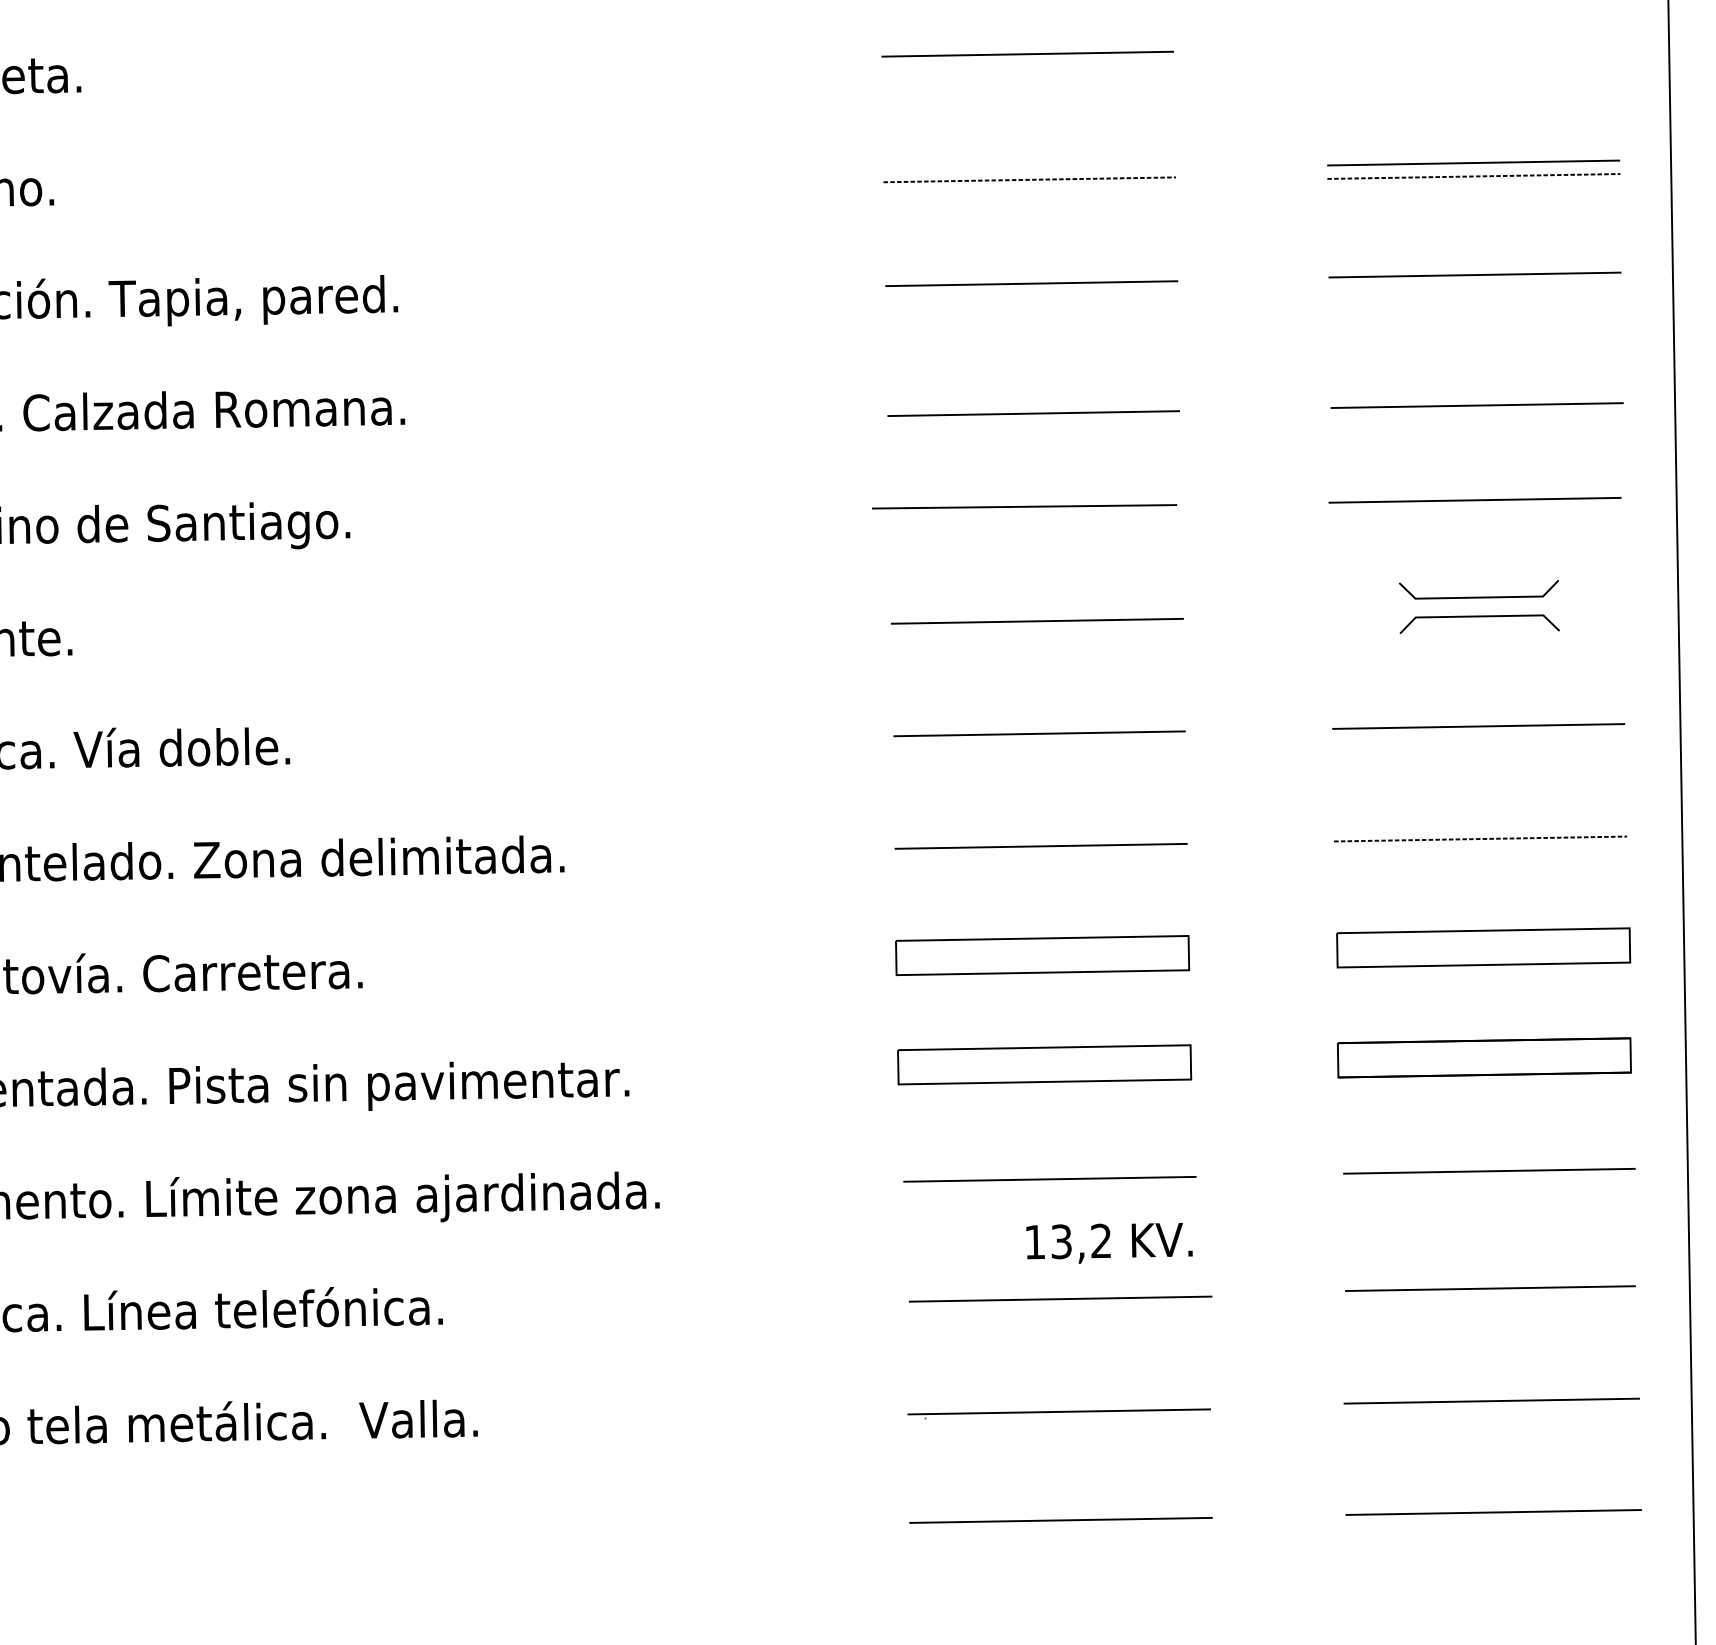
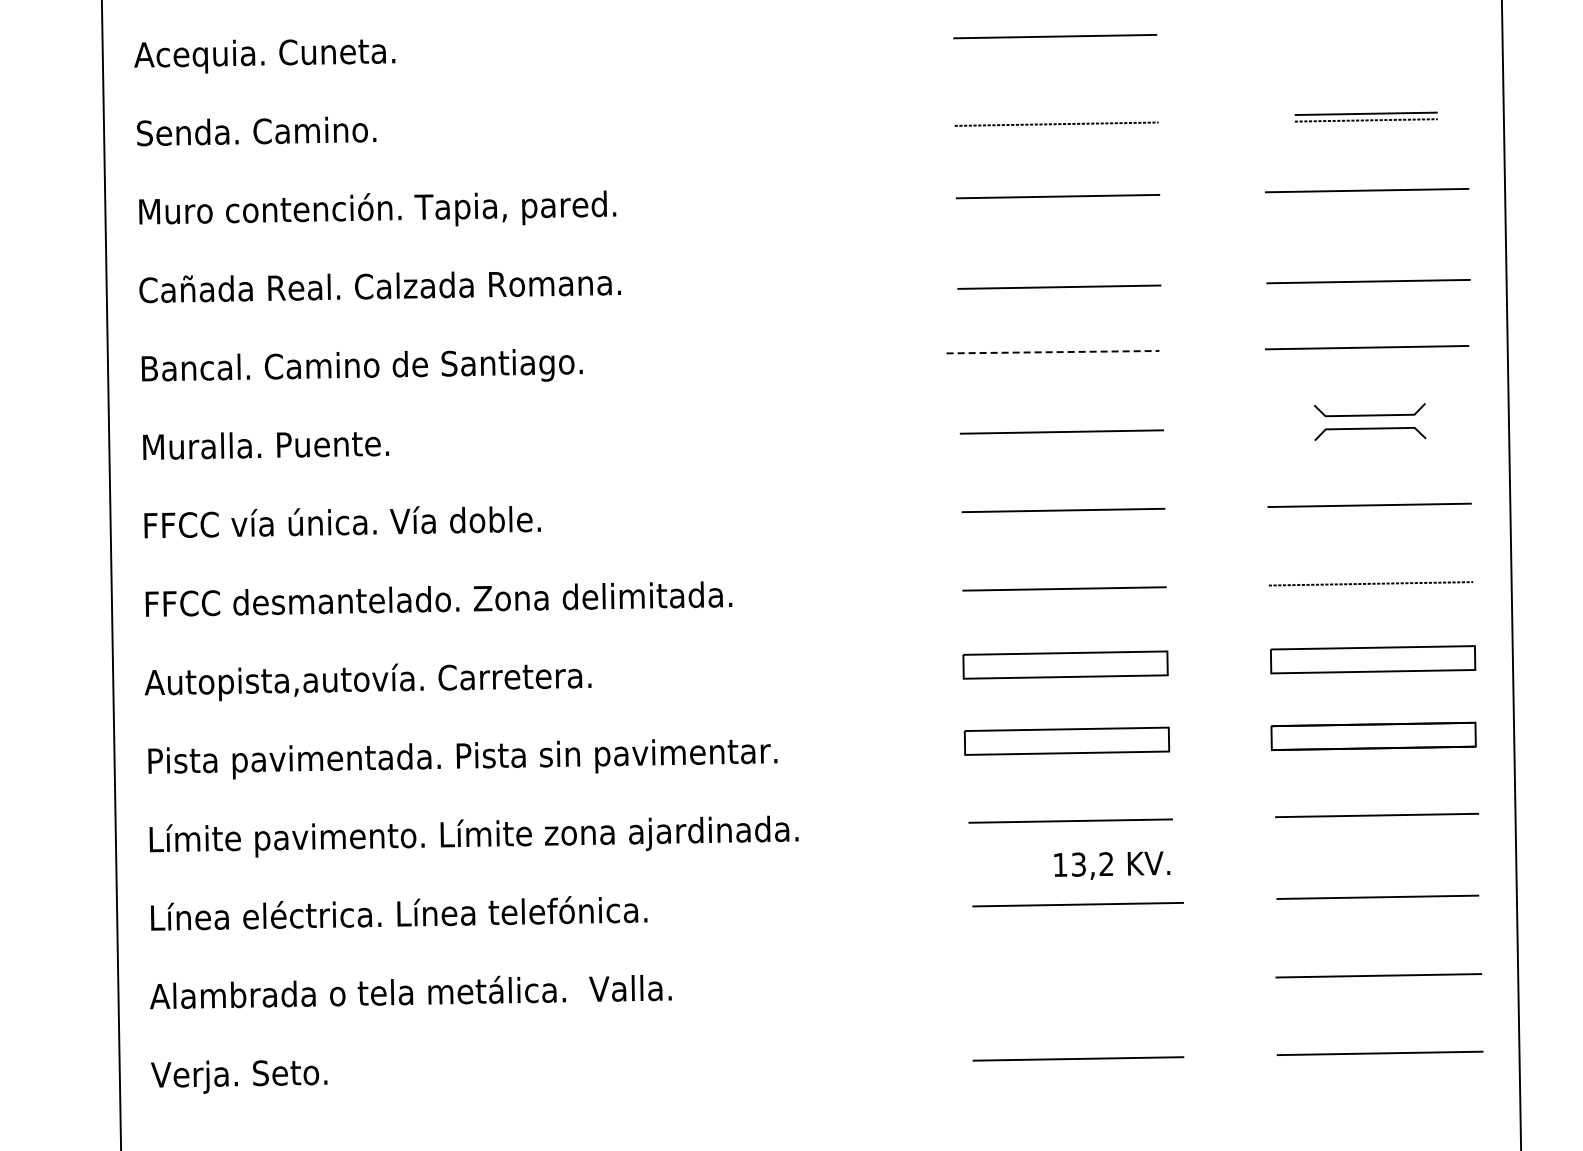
part: (1474, 168) -> (1366, 116), size x0.7
line: (1025, 507) -> (1053, 352), solid -> dashed
part: (1058, 1413) -> (1076, 984), removed

